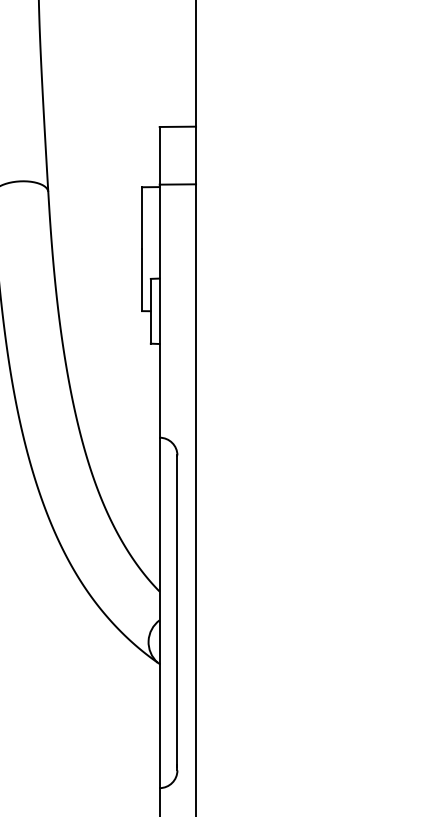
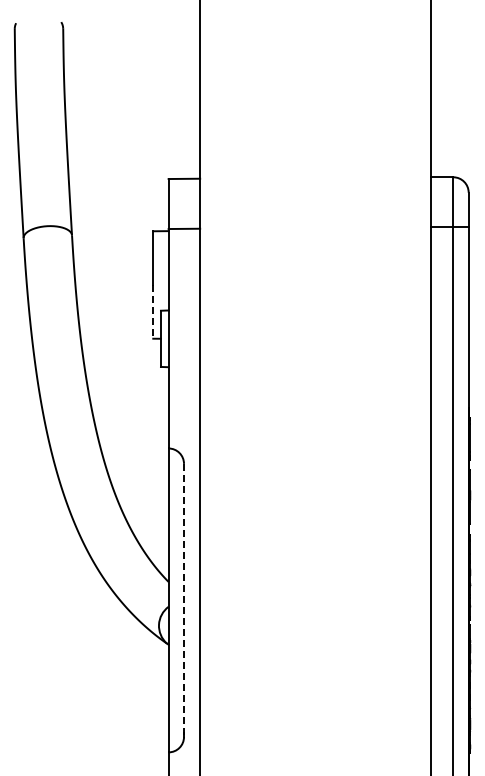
line: (142, 279) -> (153, 311), solid -> dashed
line: (177, 610) -> (184, 598), solid -> dashed

